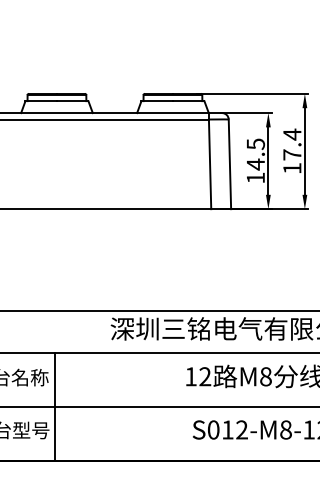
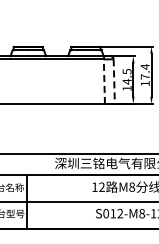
line: (210, 164) -> (104, 81), solid -> dashed
line: (230, 166) -> (114, 82), solid -> dashed

